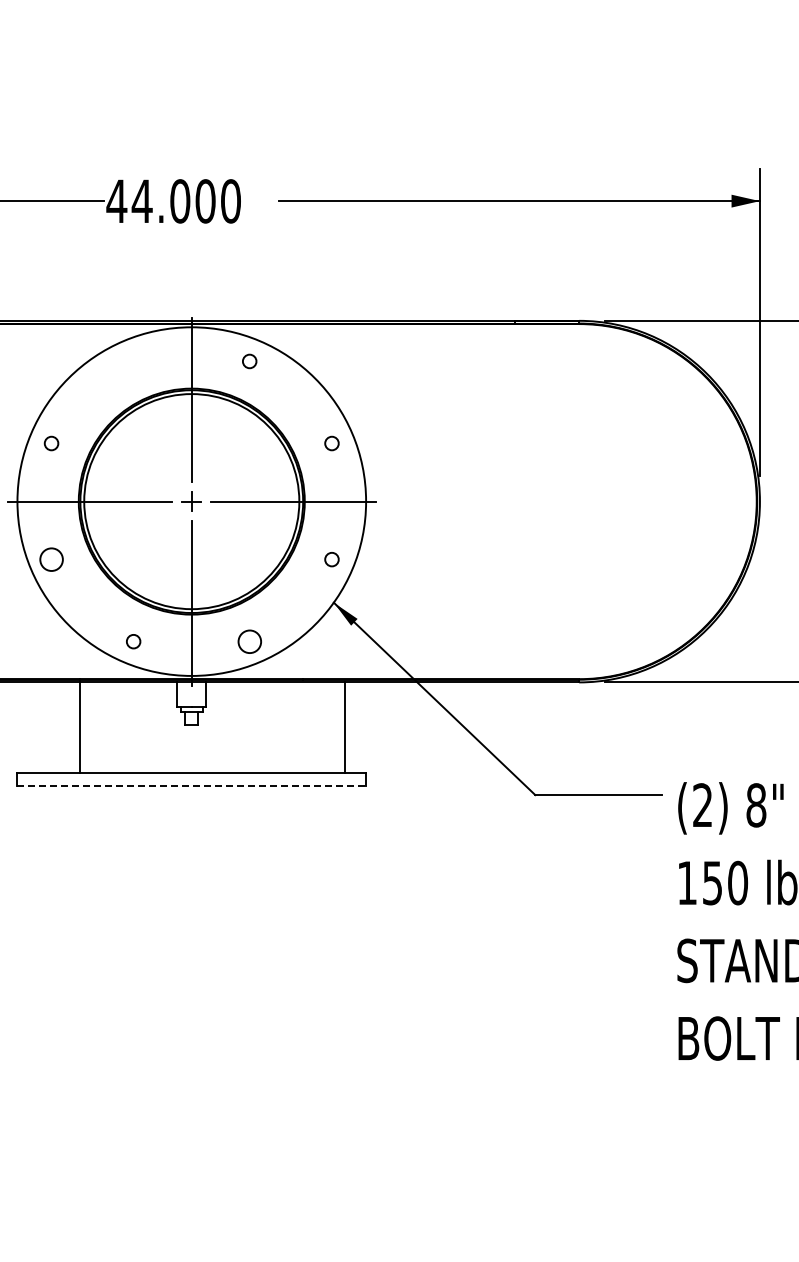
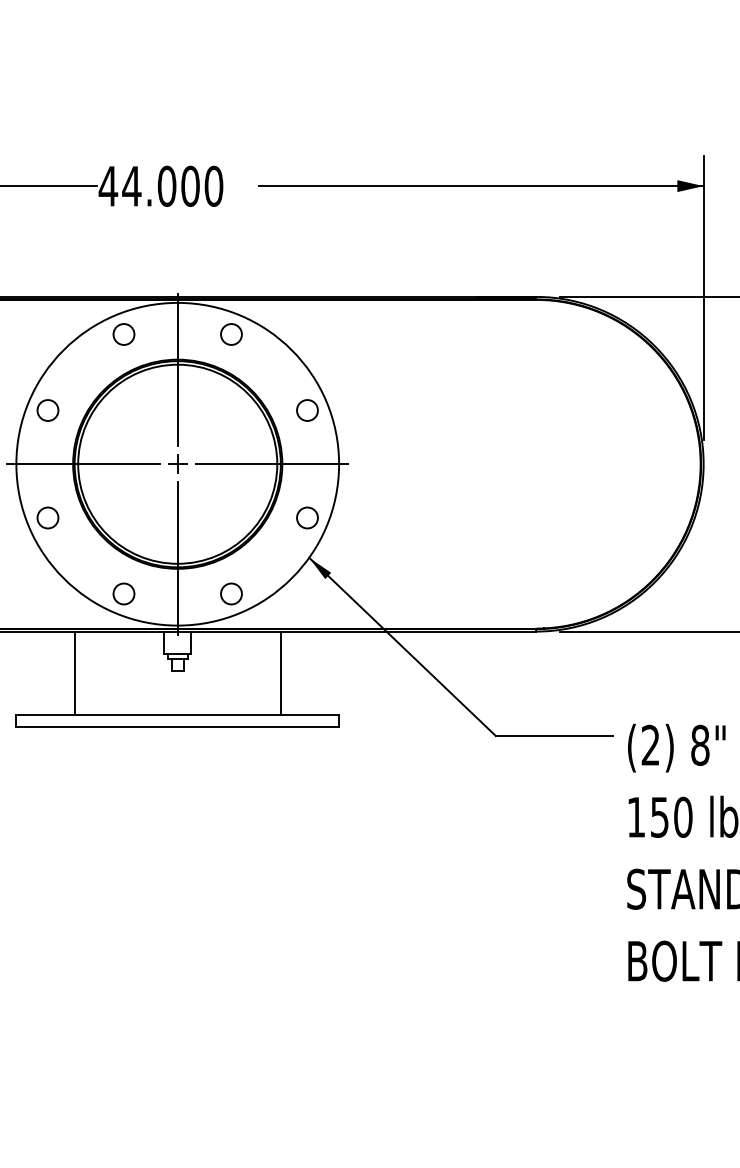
circle: (133, 361) -> (123, 334), added
circle: (249, 361) -> (231, 334), size x1.67
circle: (51, 443) -> (47, 410), size x1.67
circle: (331, 443) -> (307, 410), size x1.67
circle: (331, 559) -> (307, 517), size x1.67
circle: (133, 641) -> (123, 593), size x1.67
line: (345, 727) -> (281, 673), moved
line: (192, 785) -> (178, 727), dashed -> solid

